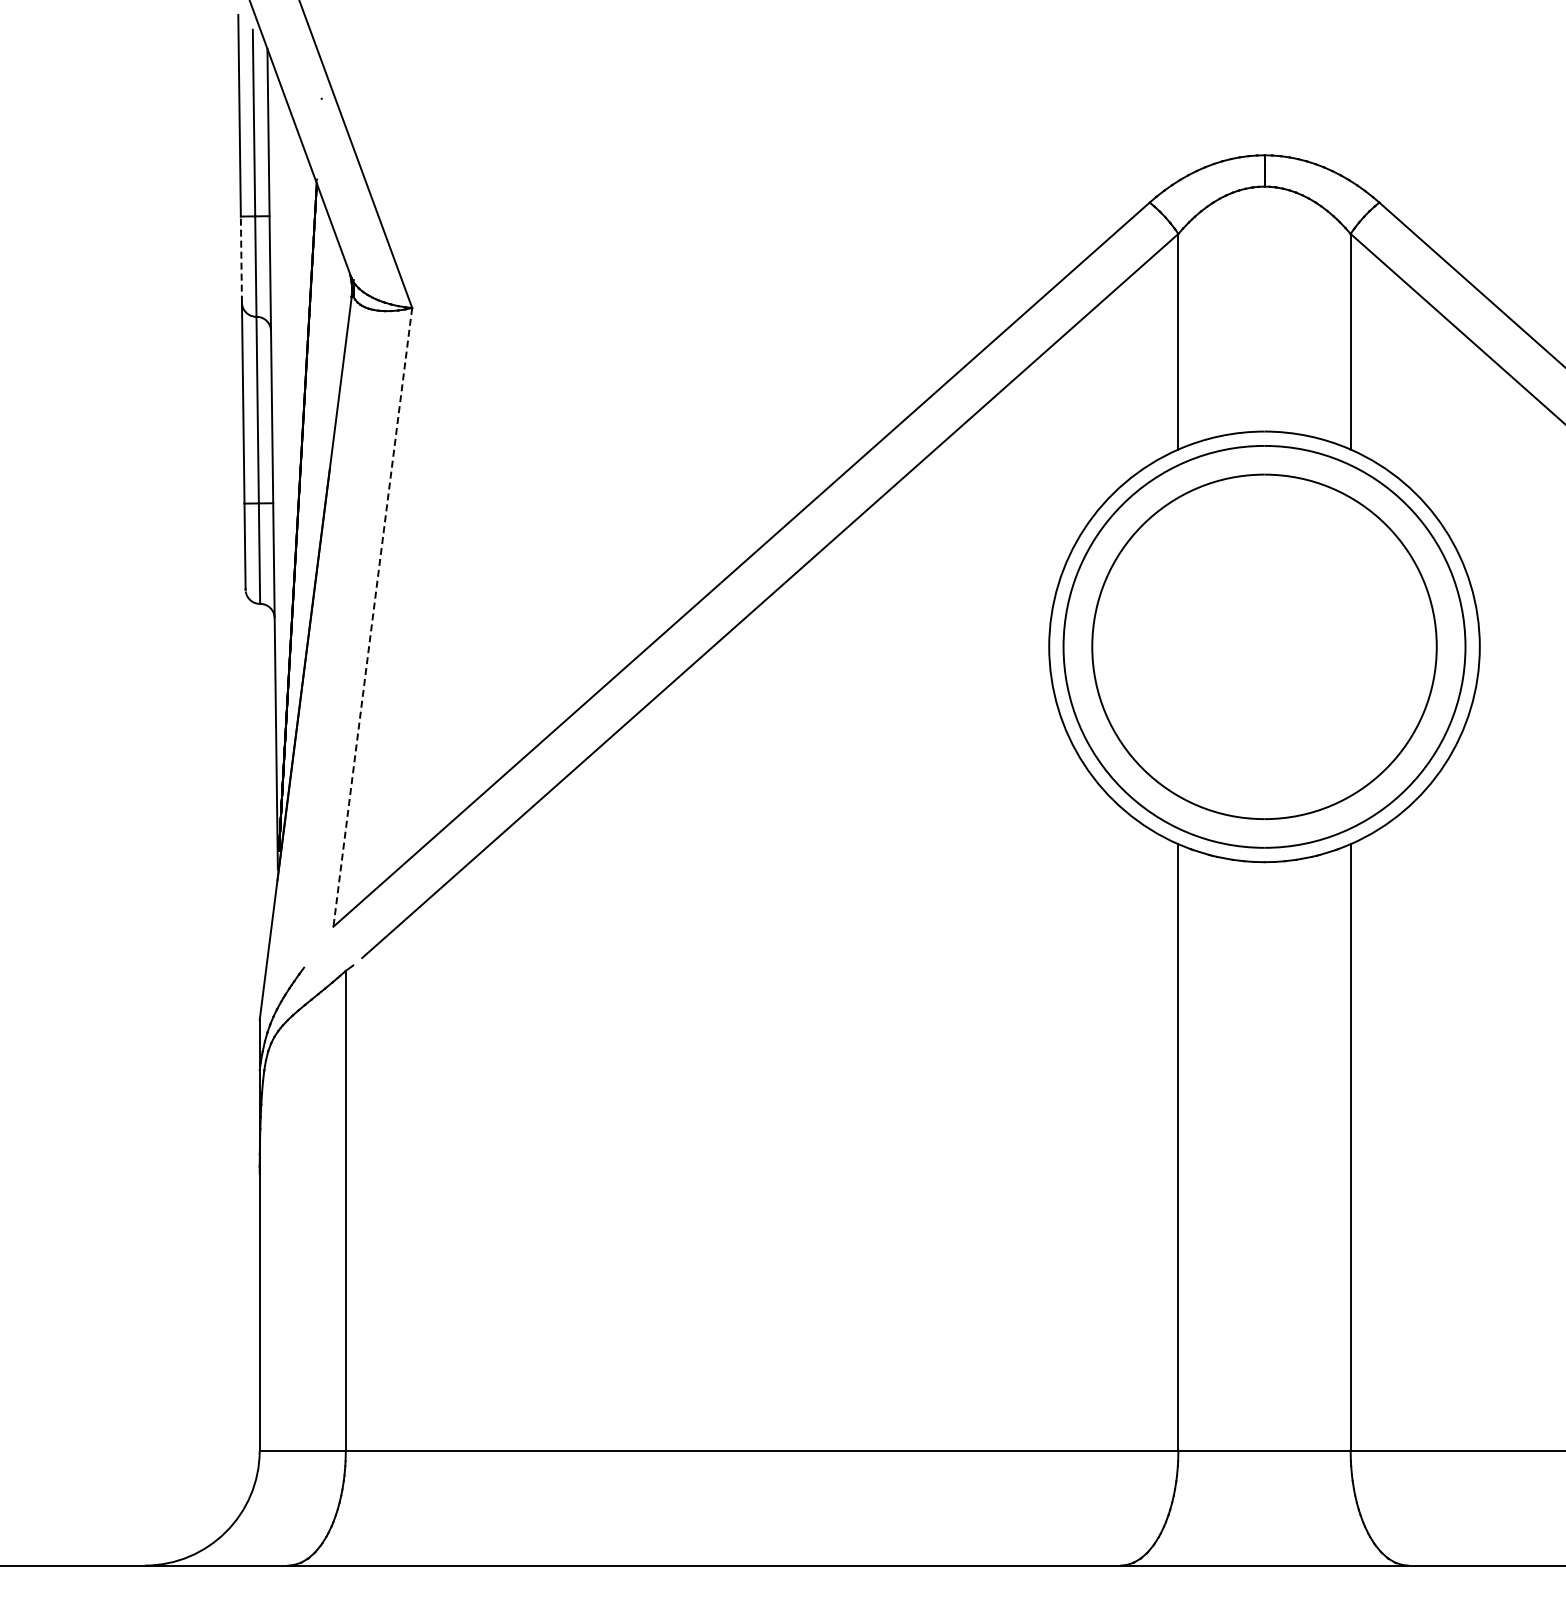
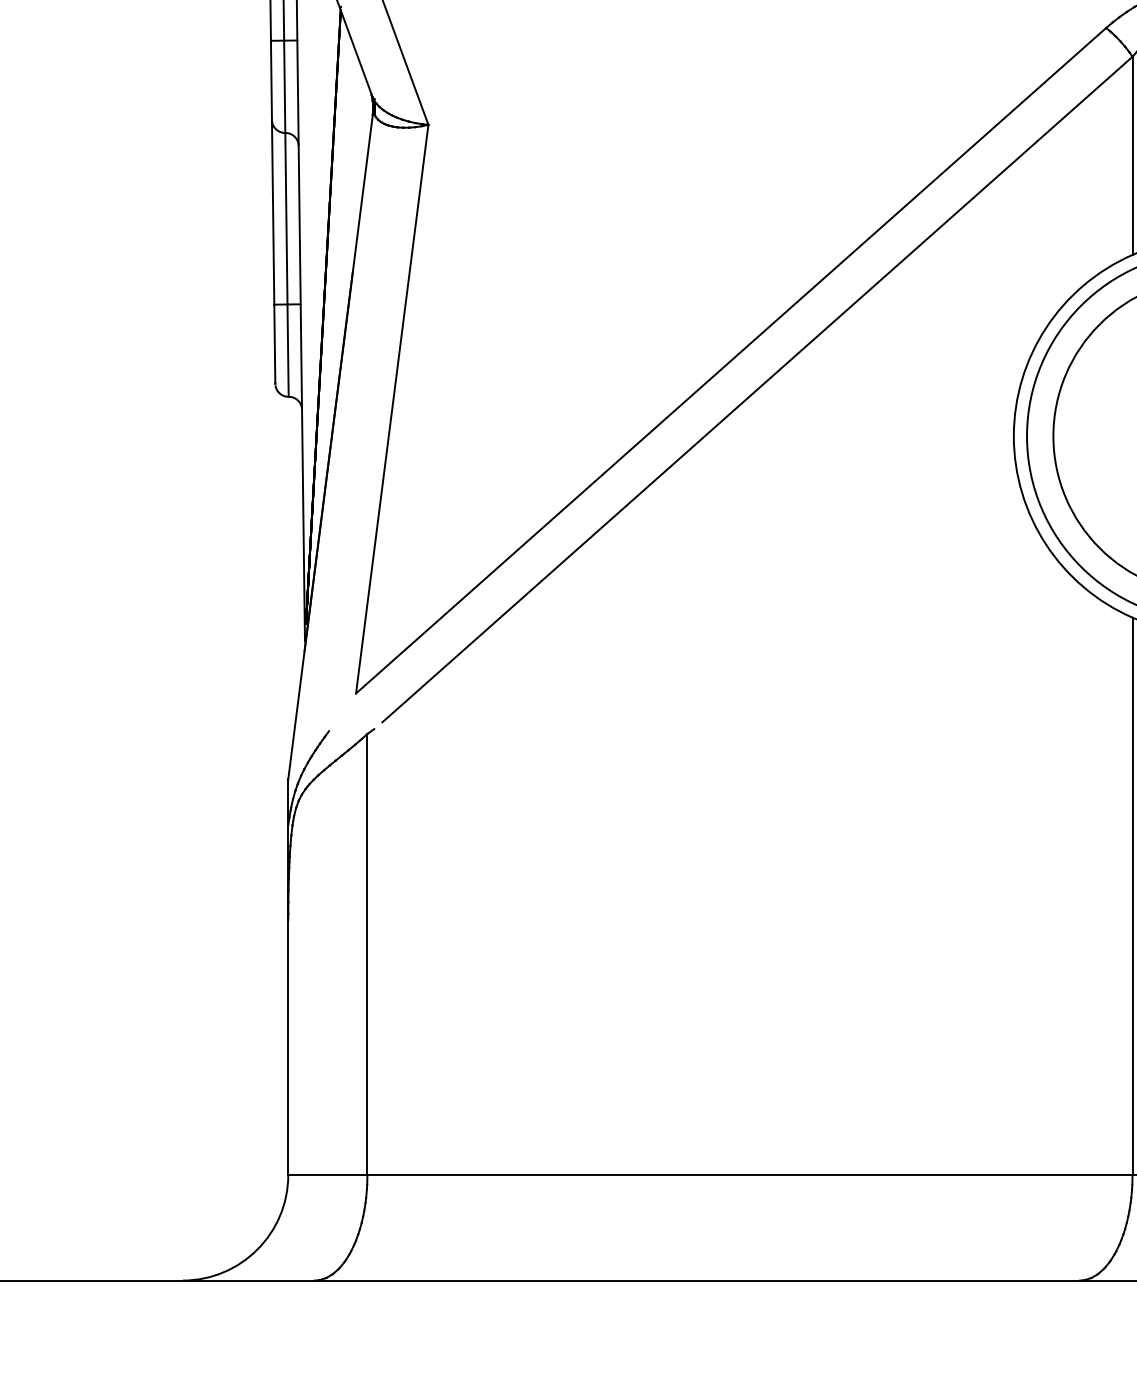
line: (241, 259) -> (271, 80), dashed -> solid
line: (372, 617) -> (391, 409), dashed -> solid

